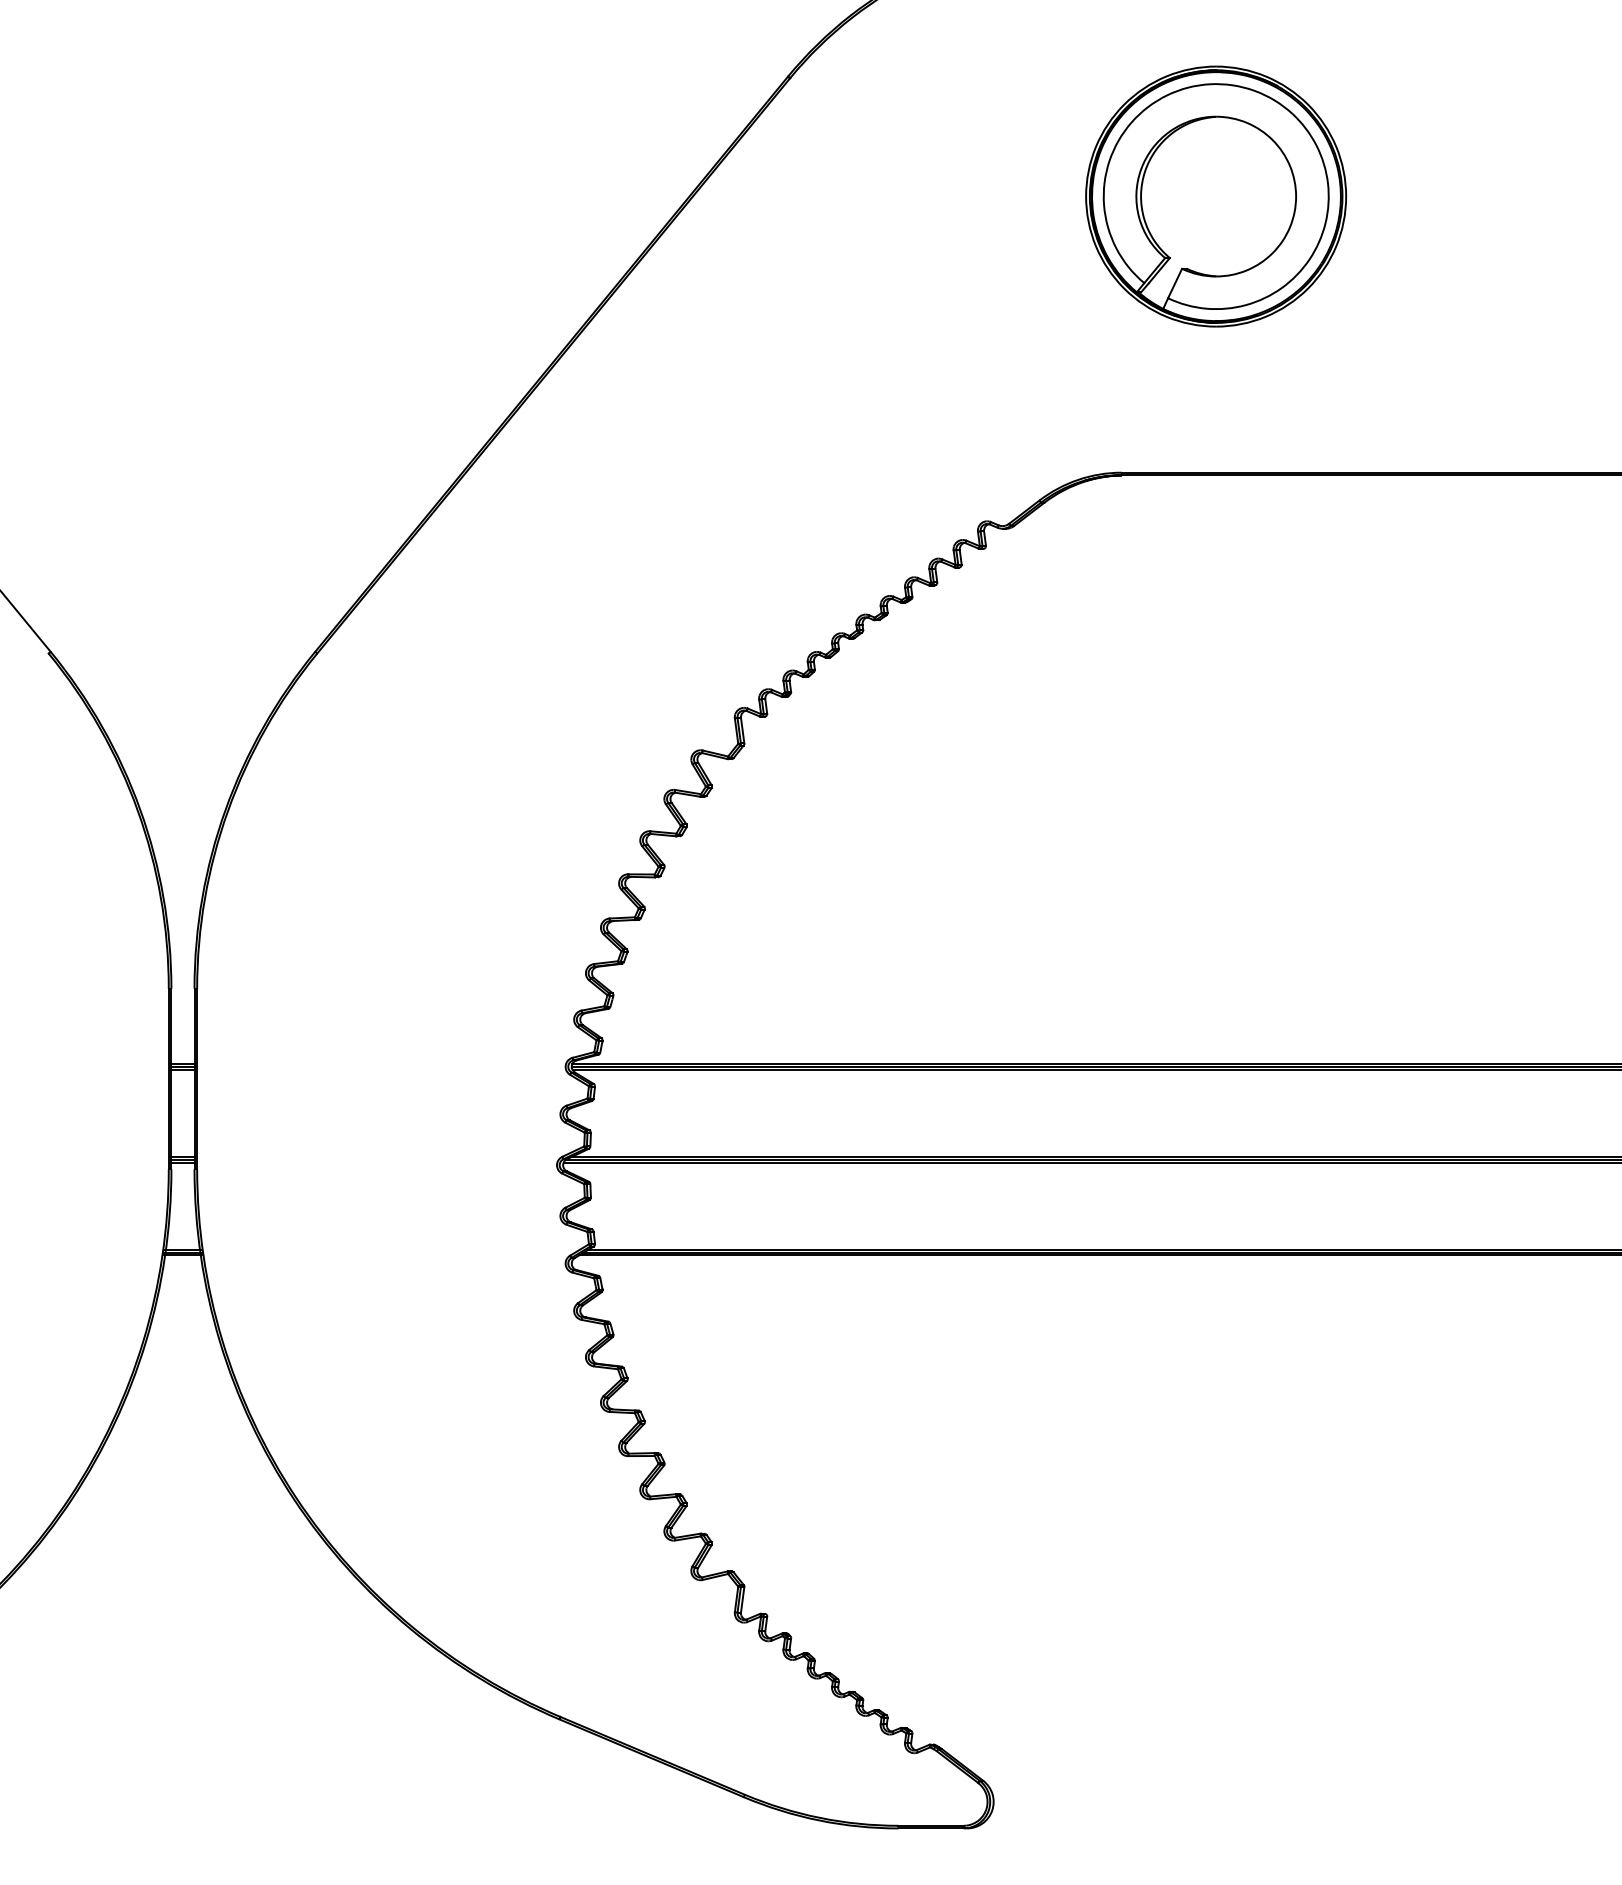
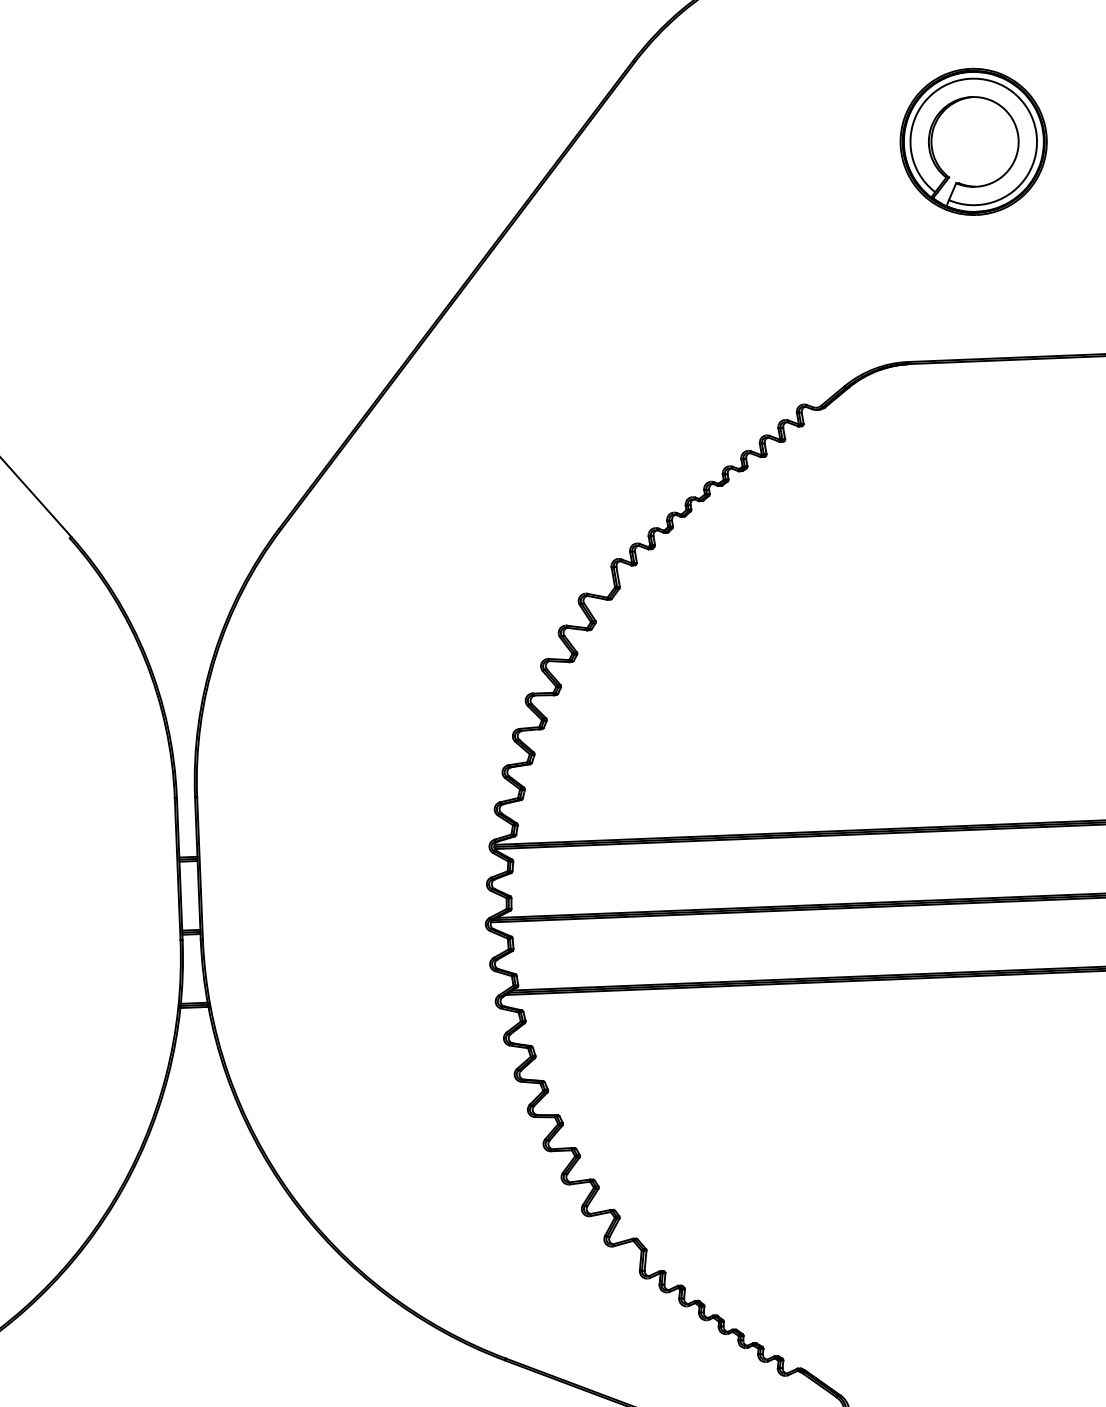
part: (1215, 196) -> (973, 141), size x0.71

